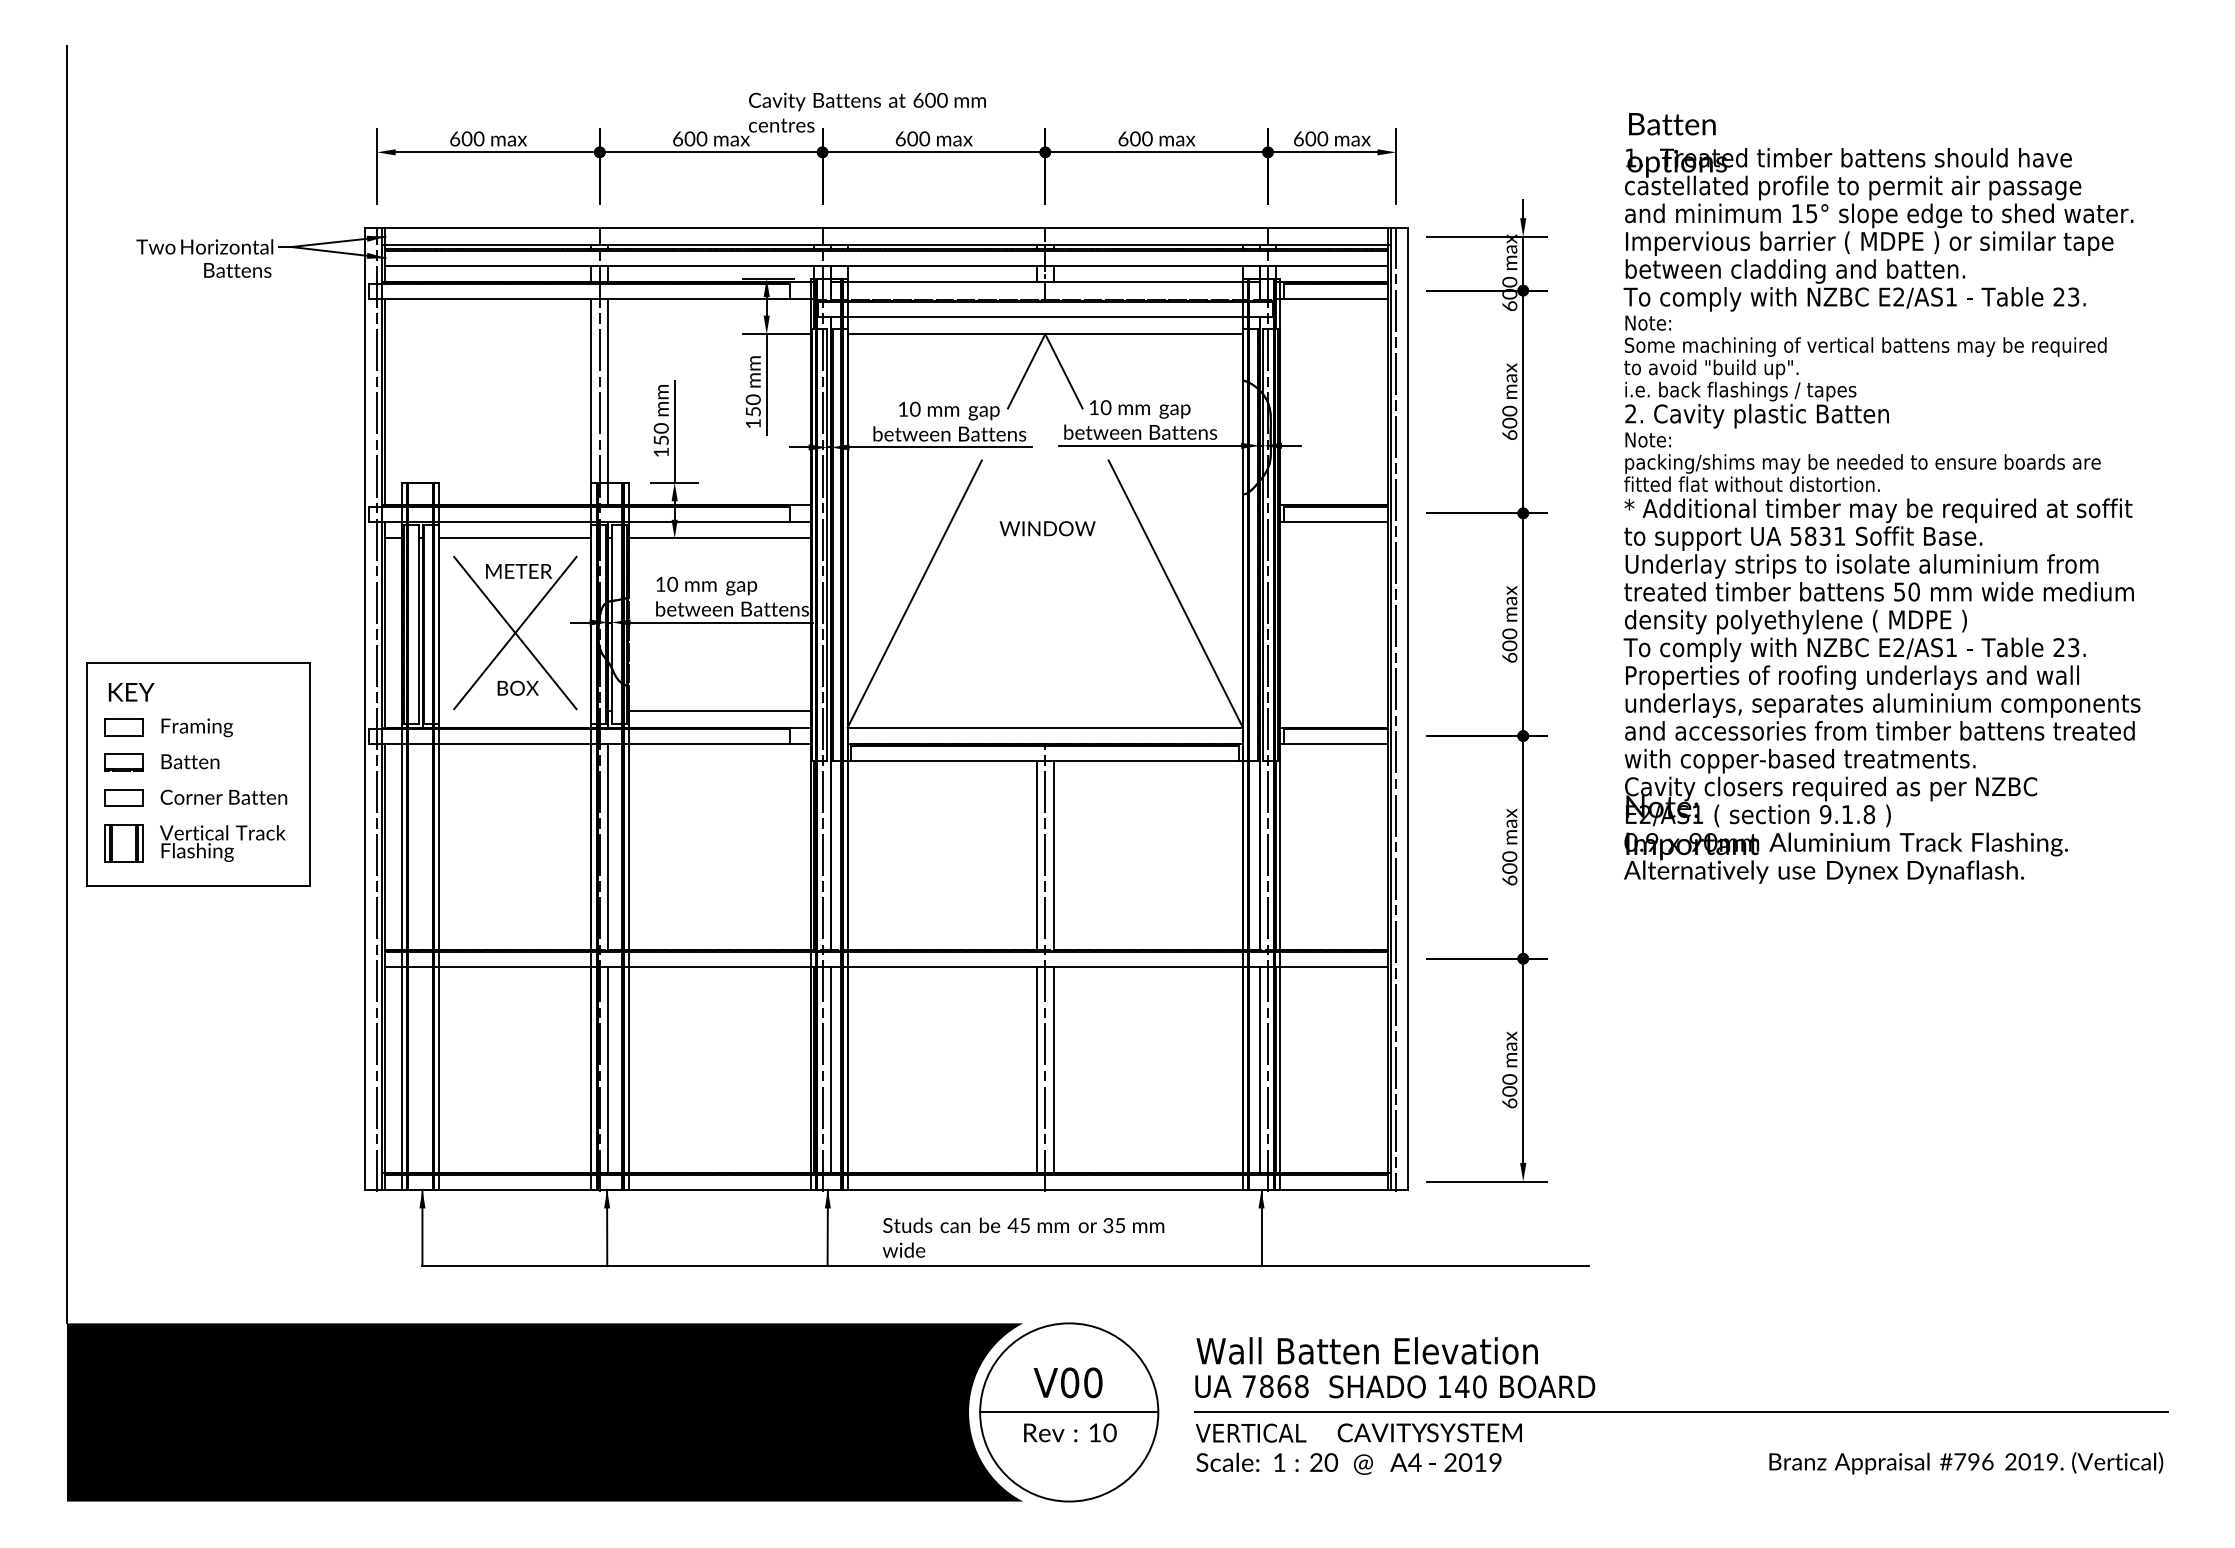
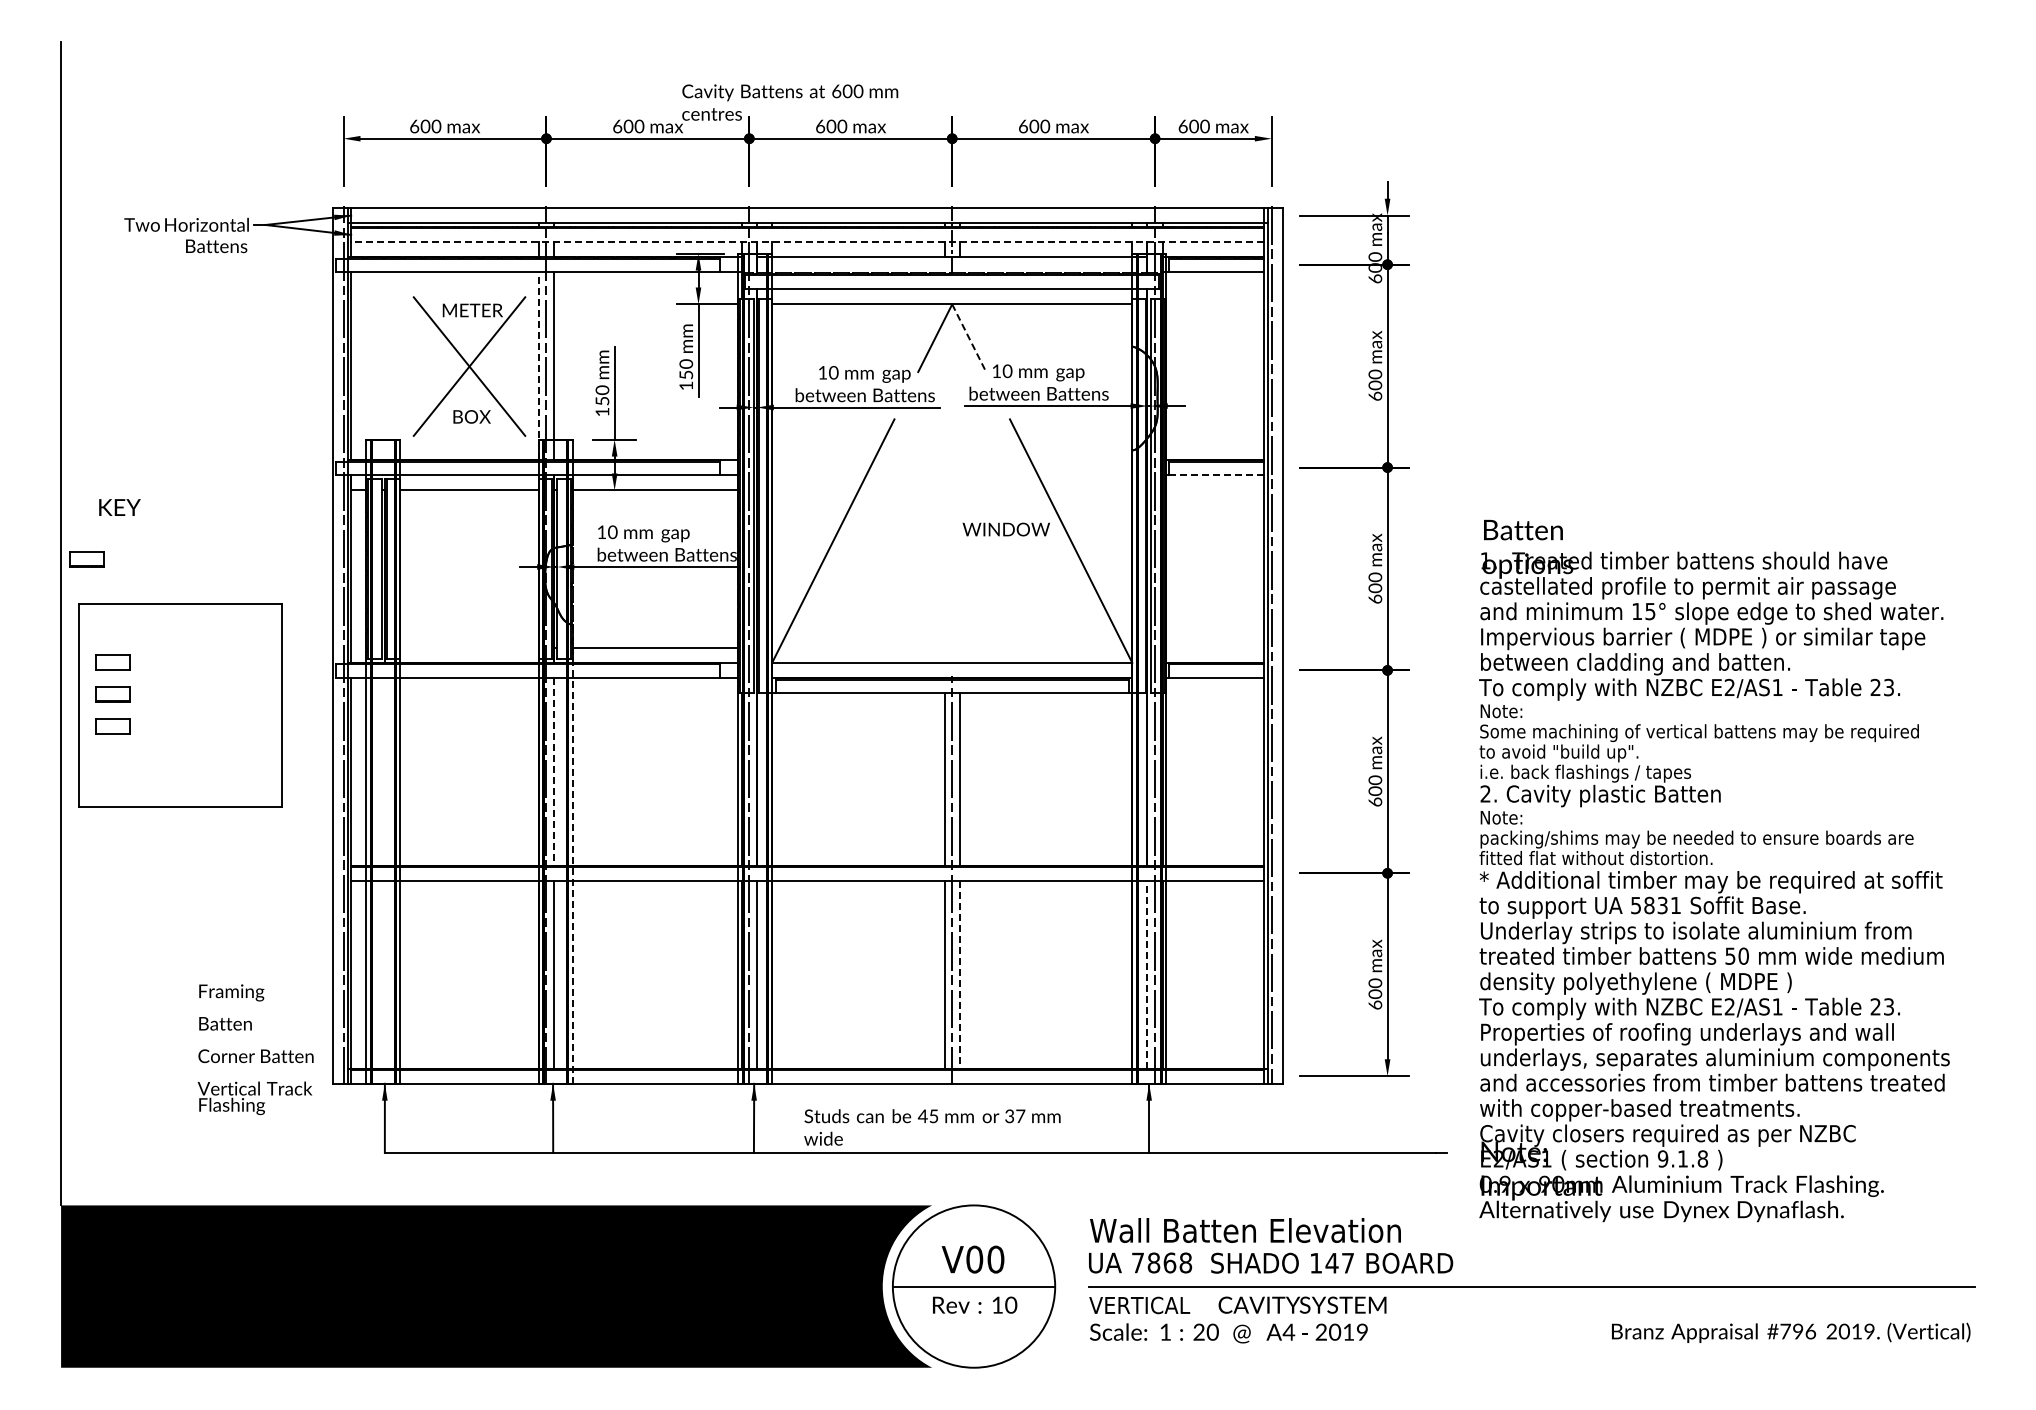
line: (886, 265) -> (807, 241), solid -> dashed
line: (1064, 371) -> (969, 338), solid -> dashed
line: (591, 401) -> (538, 365), solid -> dashed
text: (1882, 497) -> (1714, 870), moved
line: (1335, 522) -> (1216, 475), solid -> dashed
text: (1046, 528) -> (1005, 529), moved
part: (94, 614) -> (86, 559), added
part: (515, 632) -> (469, 366), moved
text: (131, 692) -> (119, 507), moved
text: (223, 789) -> (255, 1049), moved
part: (123, 842) -> (112, 767), removed
line: (608, 848) -> (554, 772), solid -> dashed
line: (628, 937) -> (572, 853), solid -> dashed
line: (1053, 1069) -> (959, 974), solid -> dashed
line: (1259, 1069) -> (1147, 974), solid -> dashed
text: (1120, 1225) -> (1020, 1116), 35 -> 37
text: (1479, 1386) -> (1347, 1262), 140 -> 147

